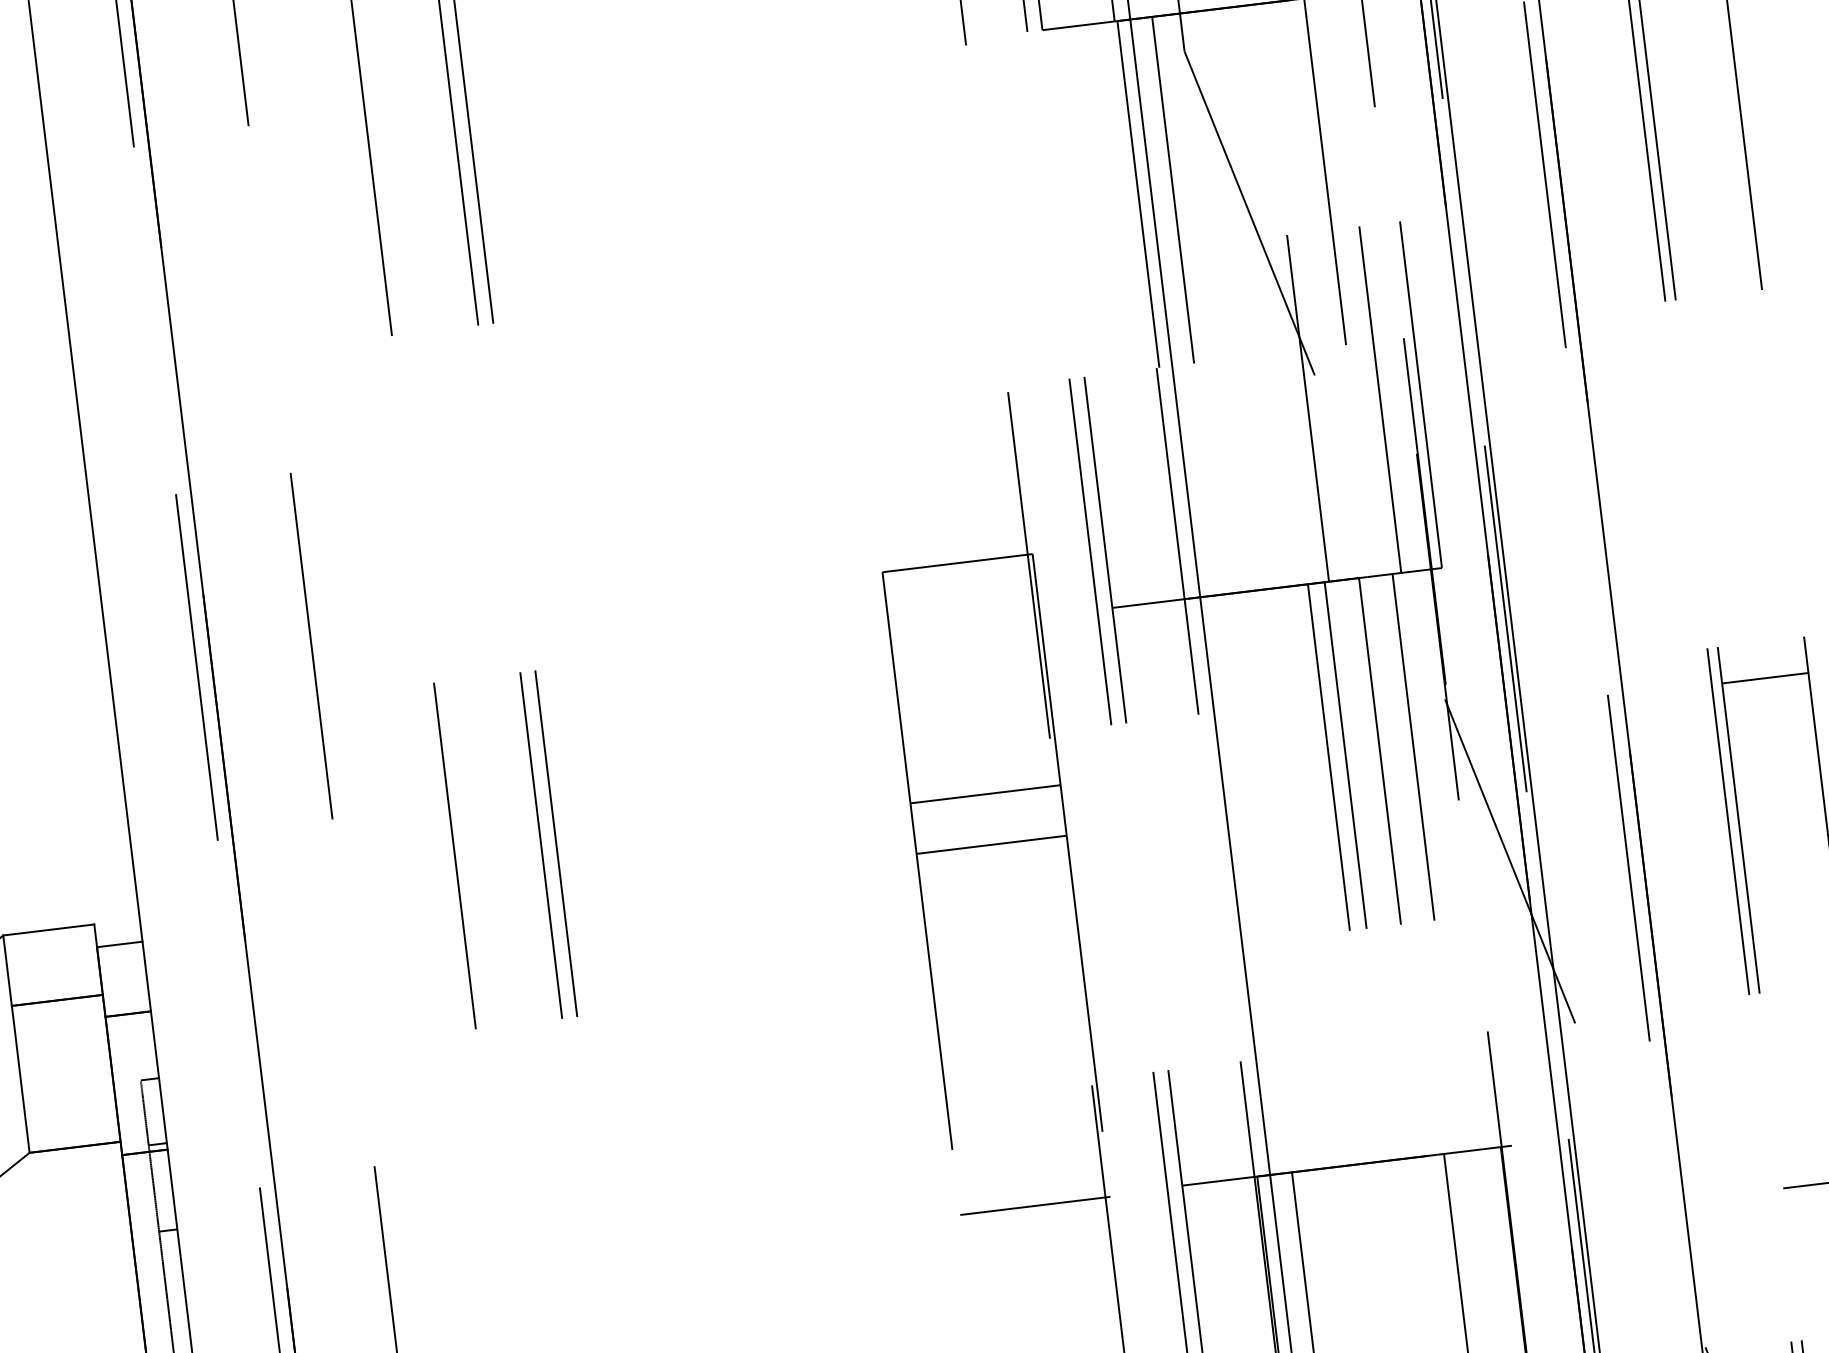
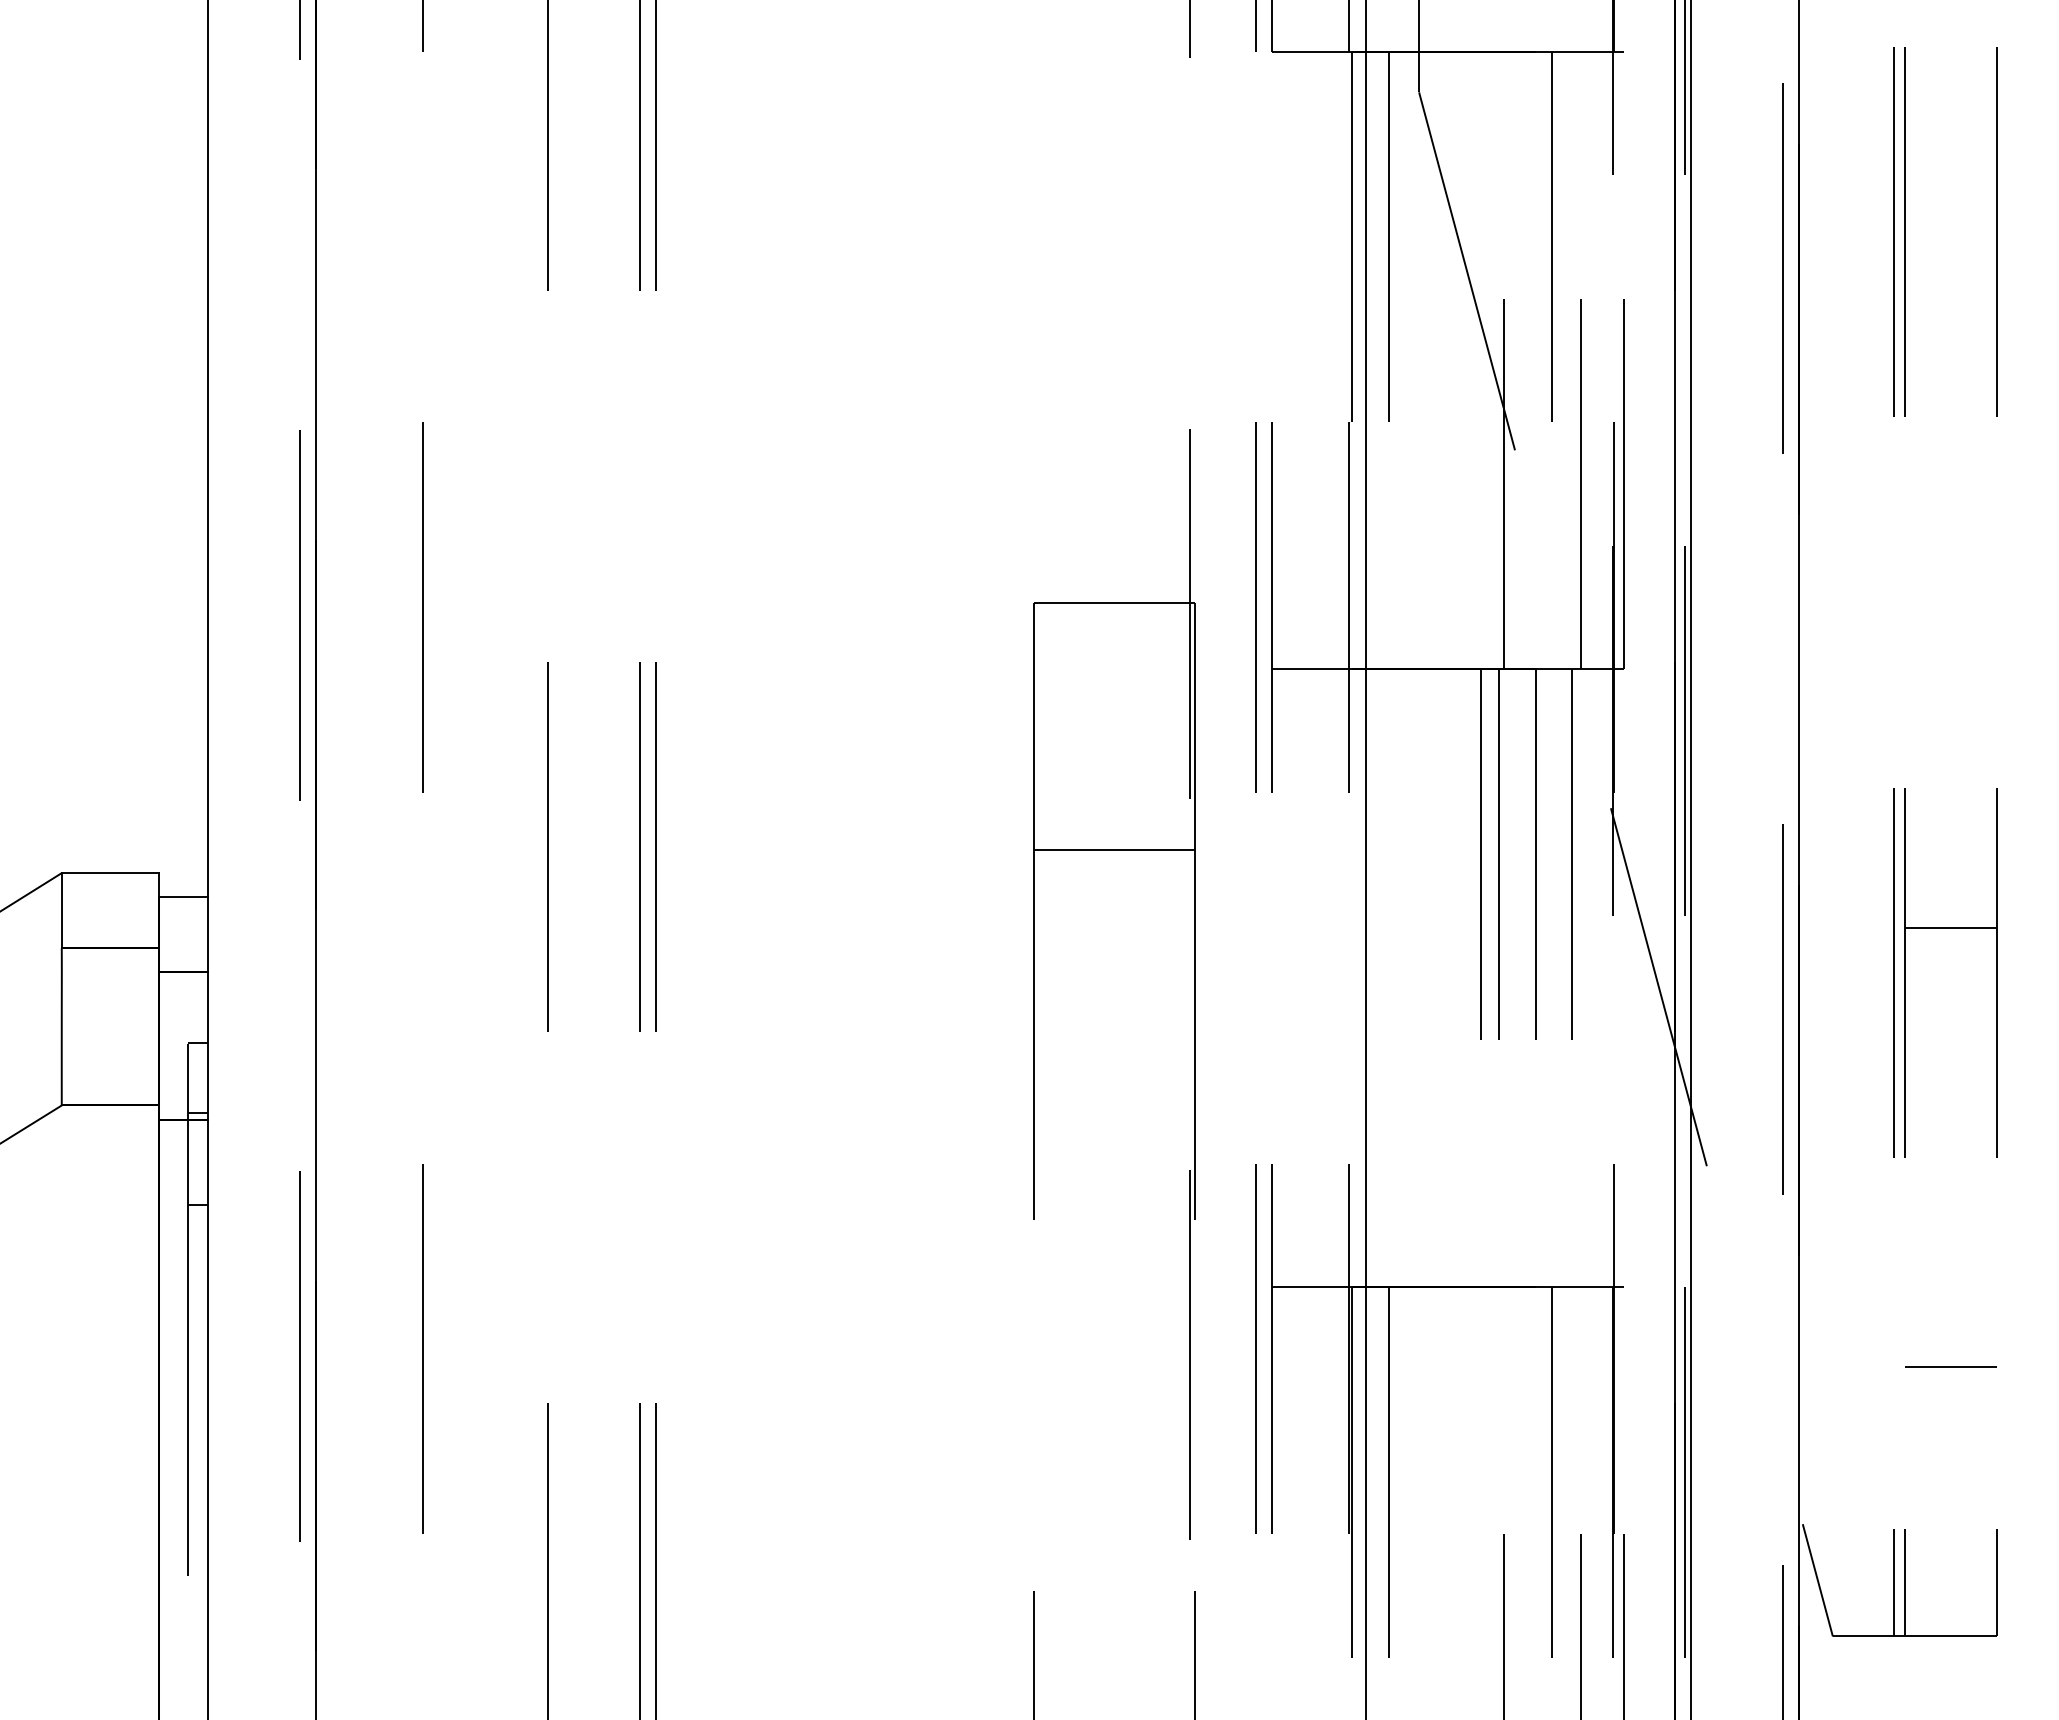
line: (1764, 678) -> (1950, 927), moved
line: (991, 844) -> (1114, 903), removed
line: (1035, 1205) -> (1114, 1289), removed

